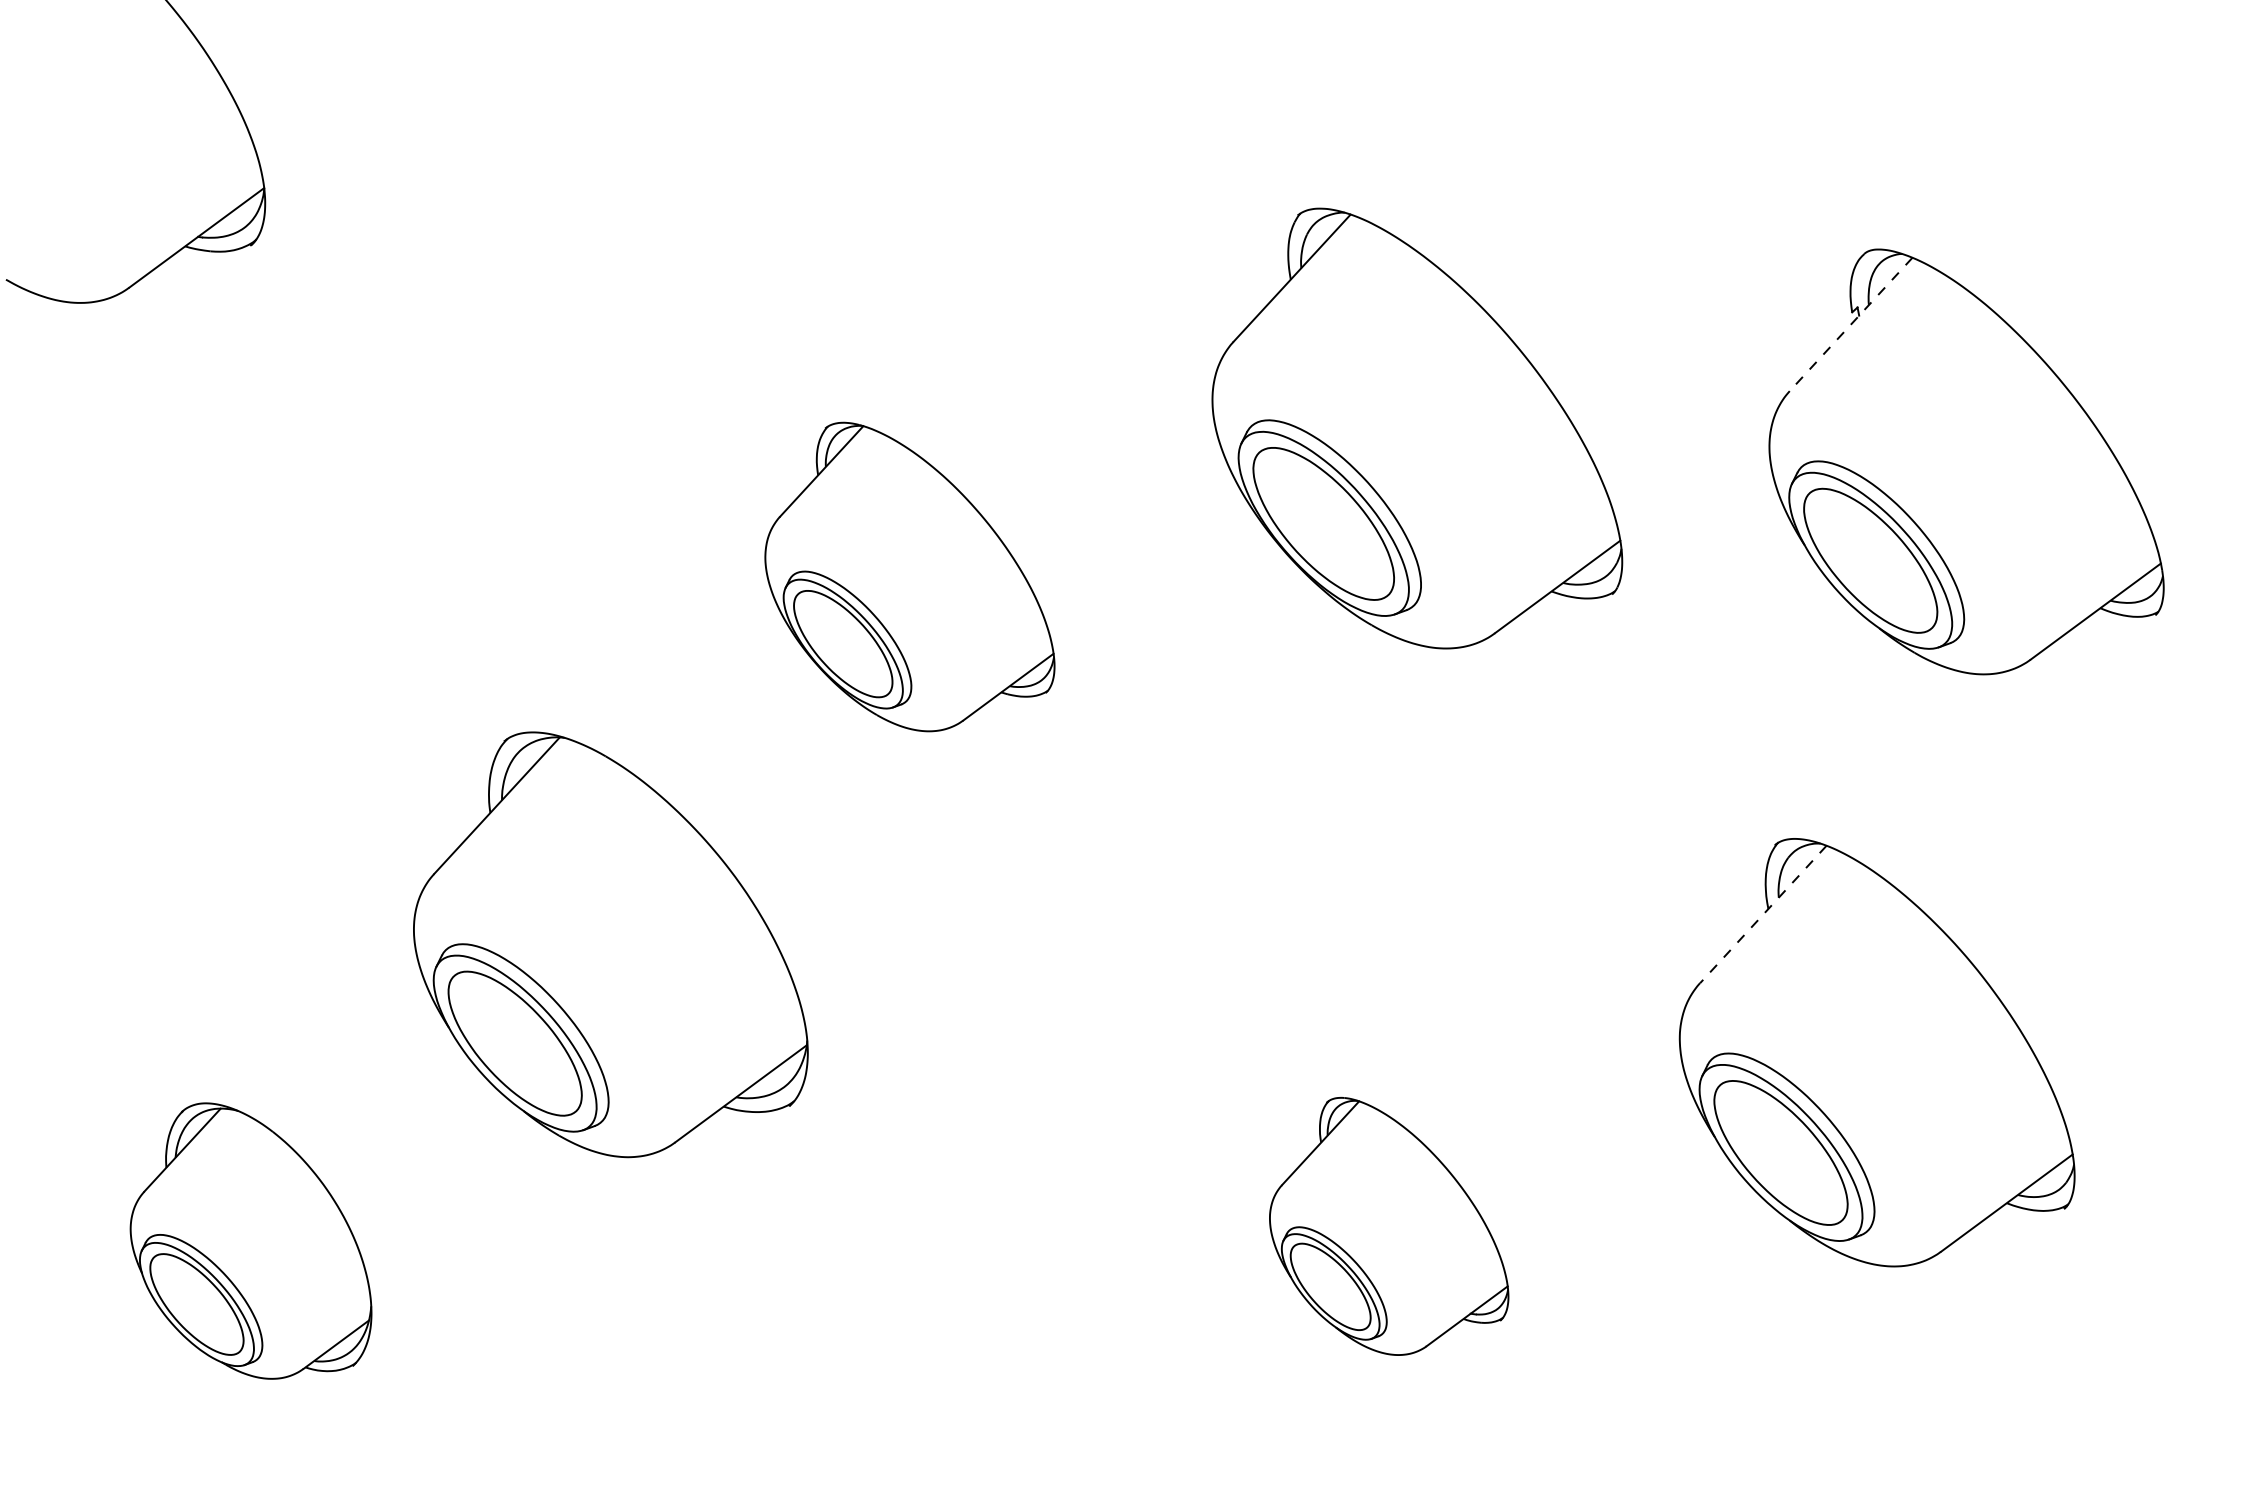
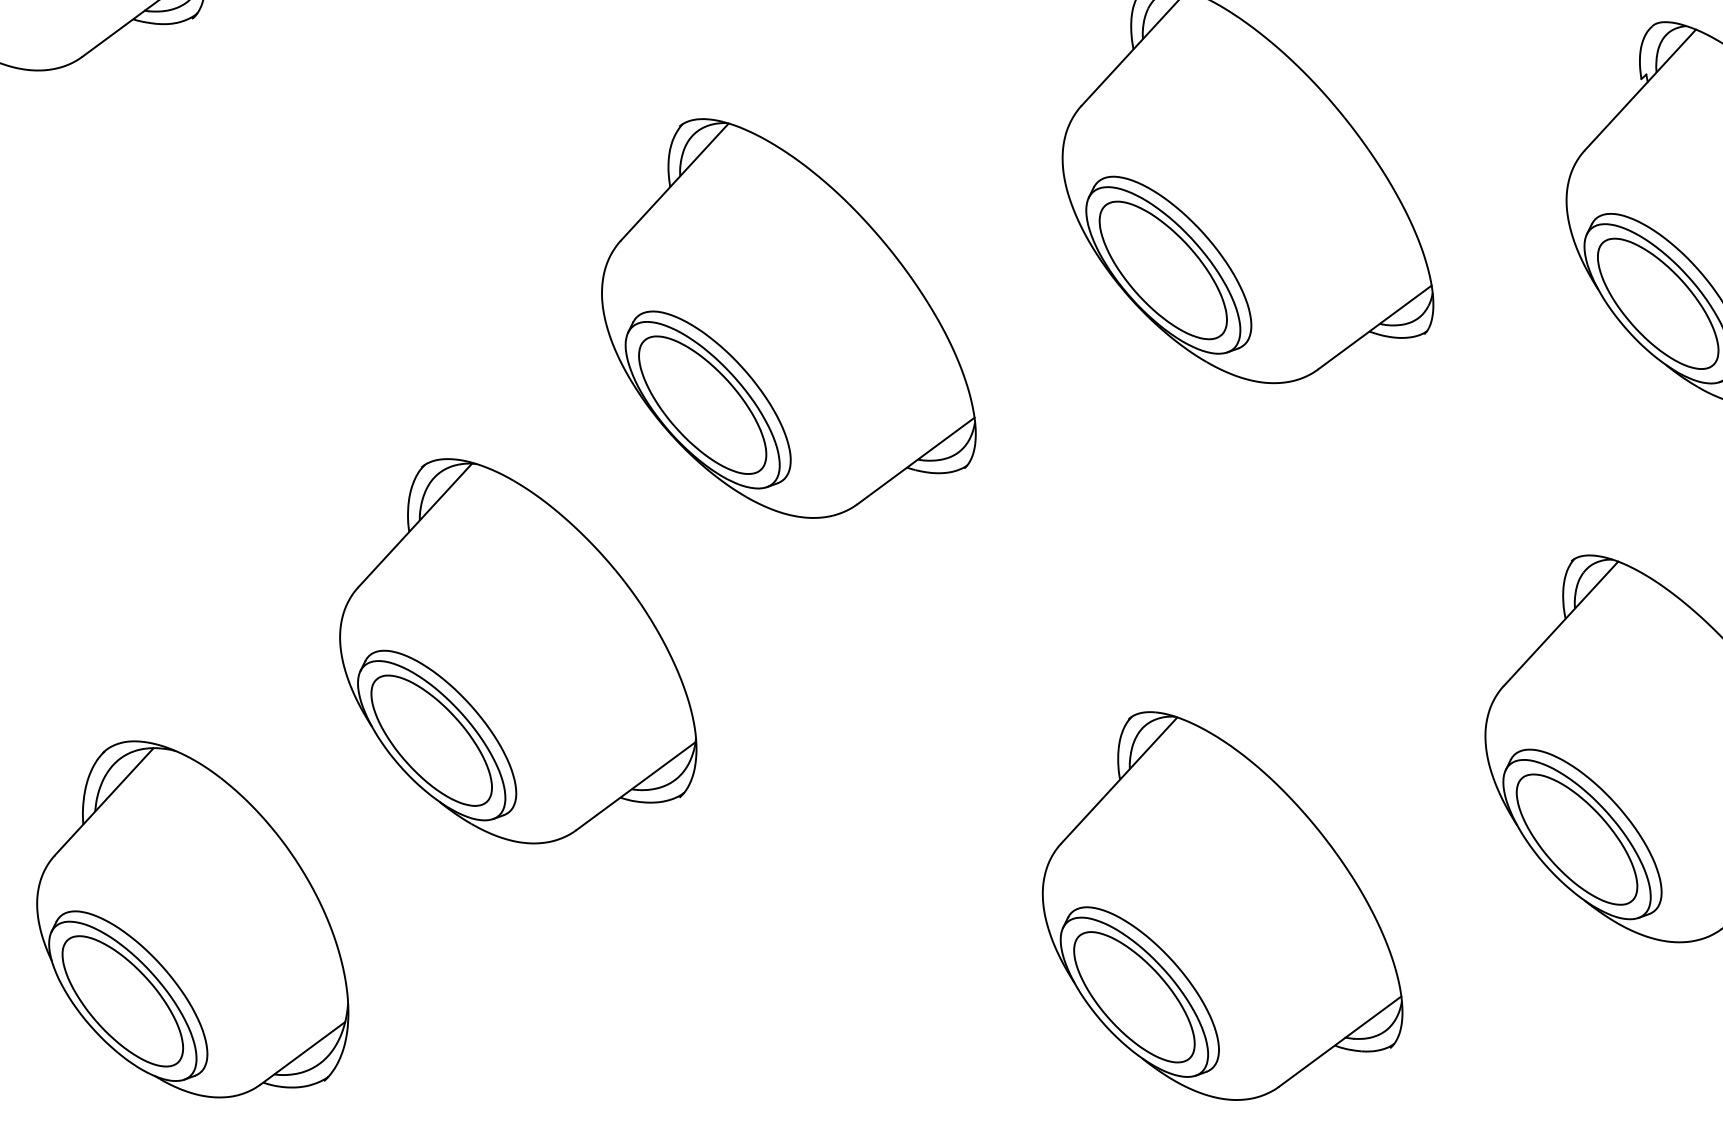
line: (1851, 324) -> (1640, 90), dashed -> solid
part: (909, 576) -> (788, 318), size x1.43
line: (1762, 914) -> (1560, 623), dashed -> solid
part: (1388, 1226) -> (1221, 906), size x1.67
part: (250, 1240) -> (192, 918), size x1.43

